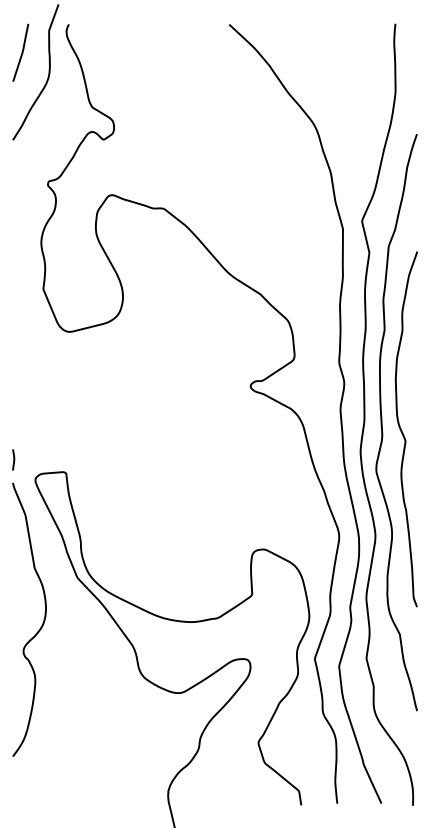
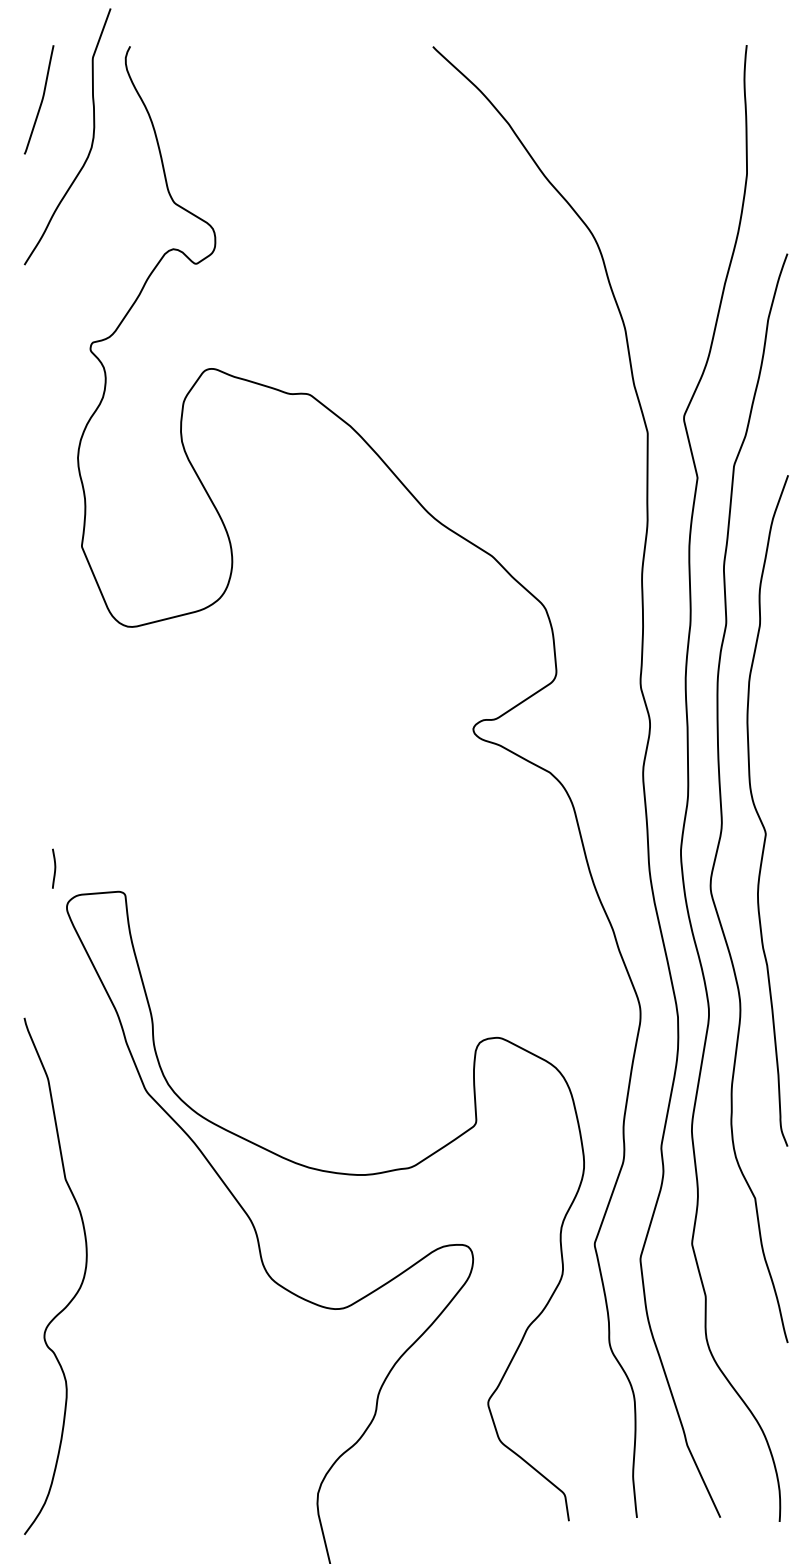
line: (13, 459) -> (53, 867), moved
curve: (42, 622) -> (80, 1281), moved

